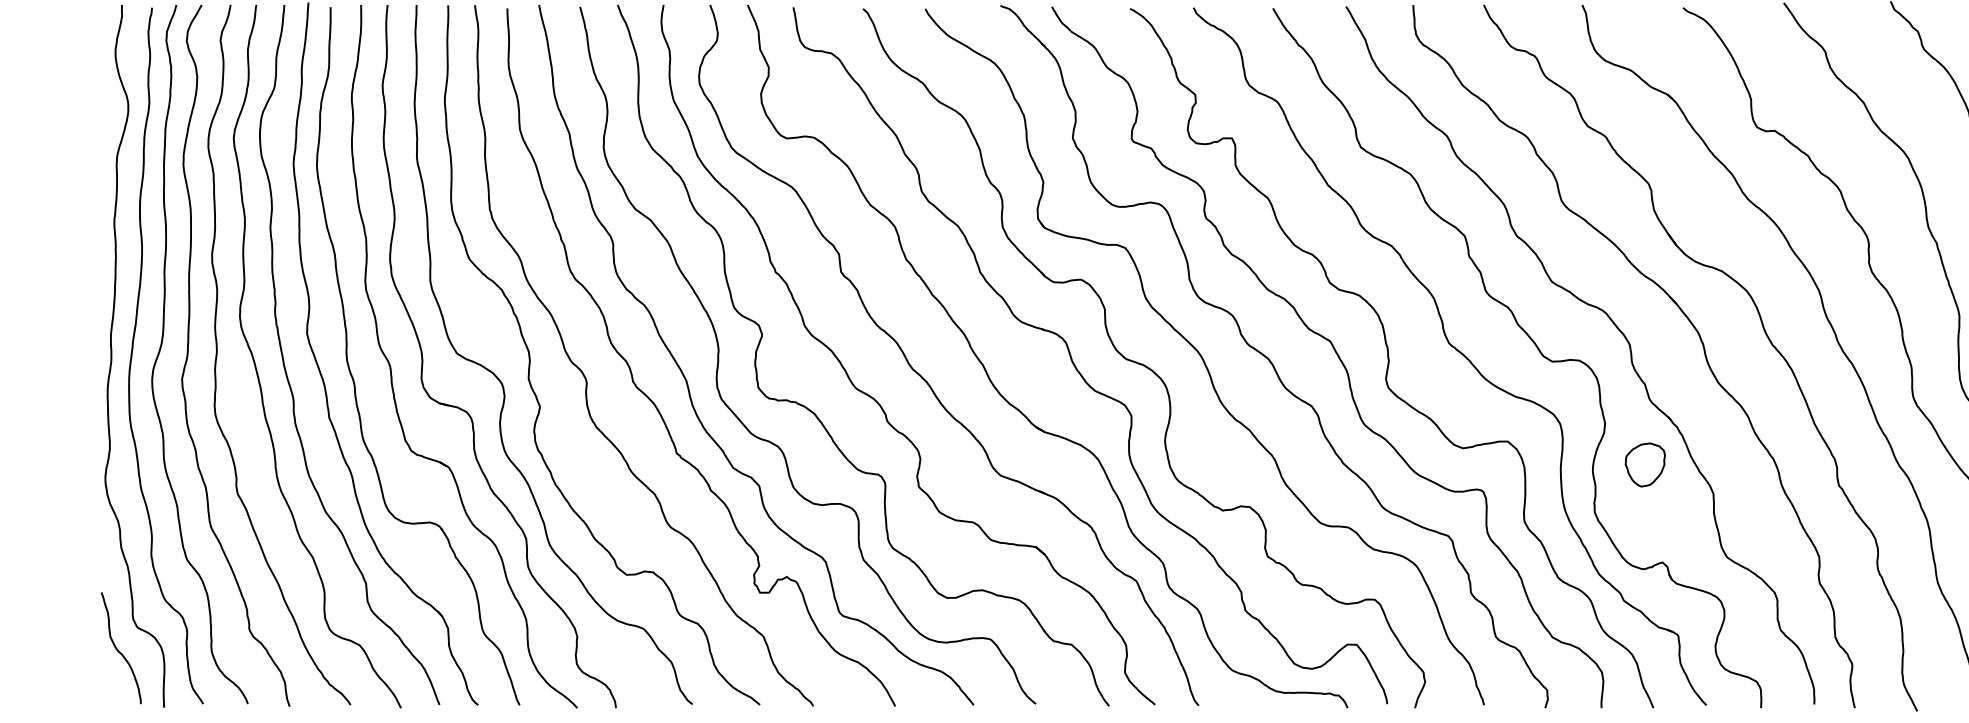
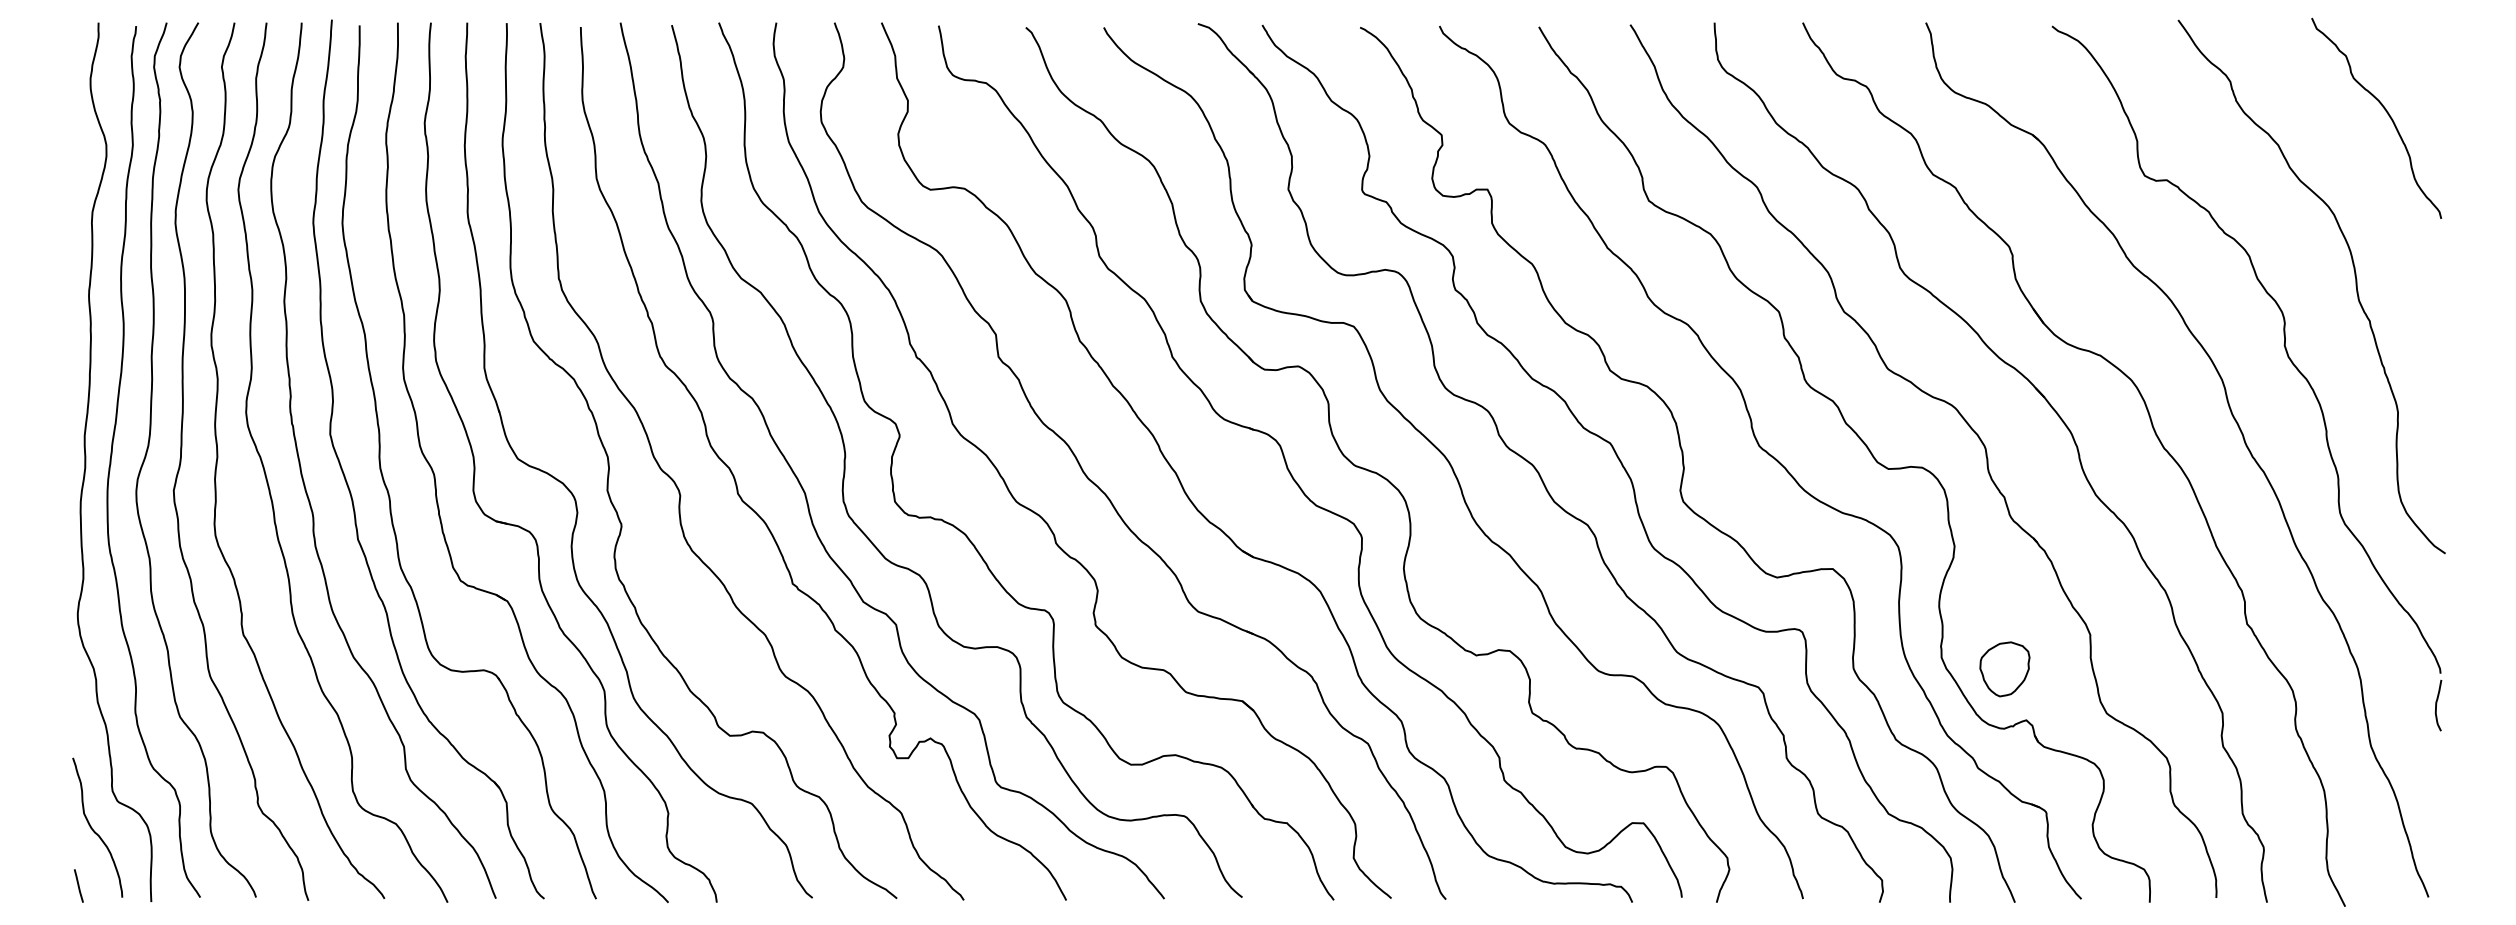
part: (1645, 465) -> (2004, 669), moved
line: (105, 694) -> (78, 885), added

